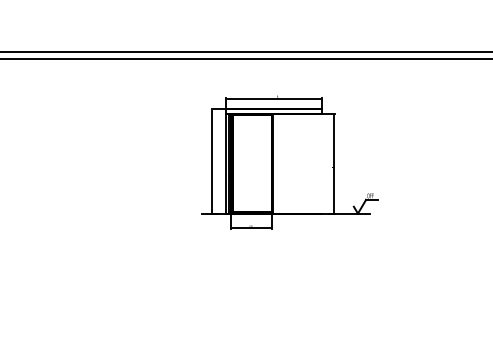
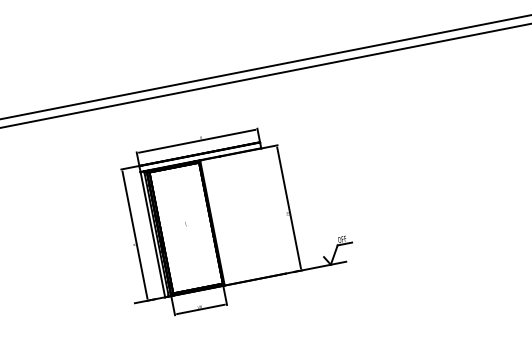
part: (289, 162) -> (232, 217), moved

